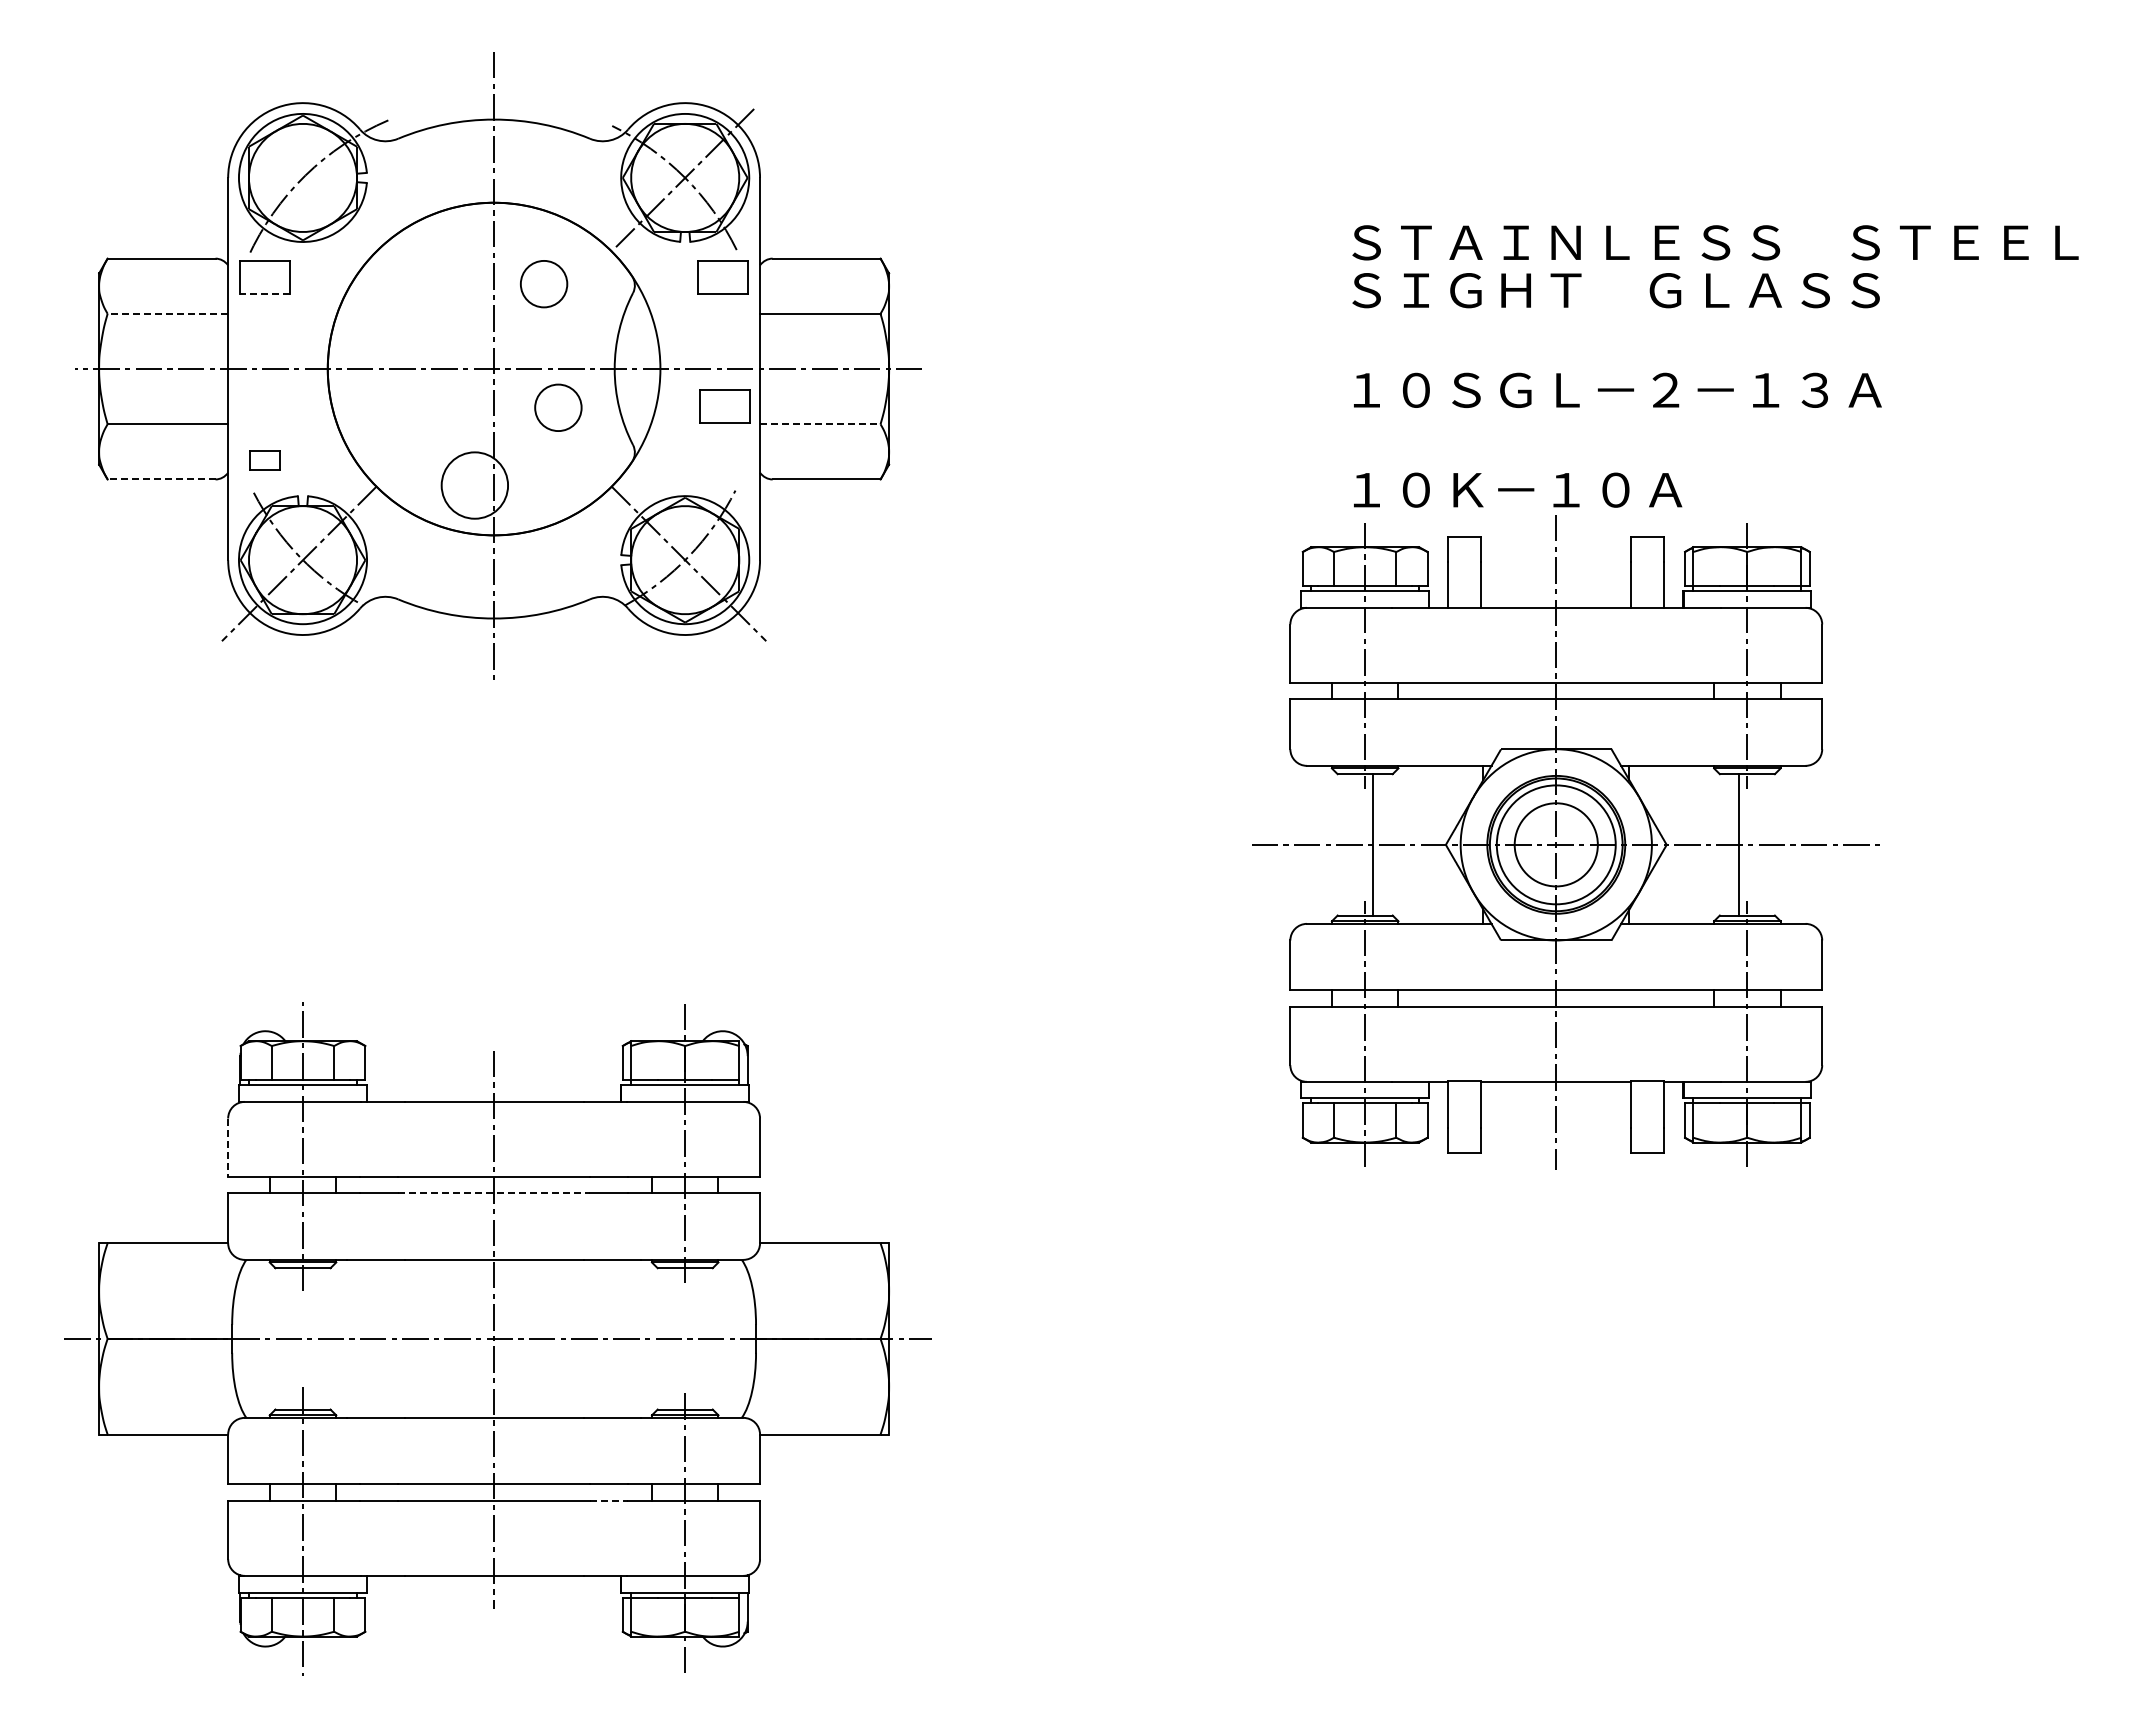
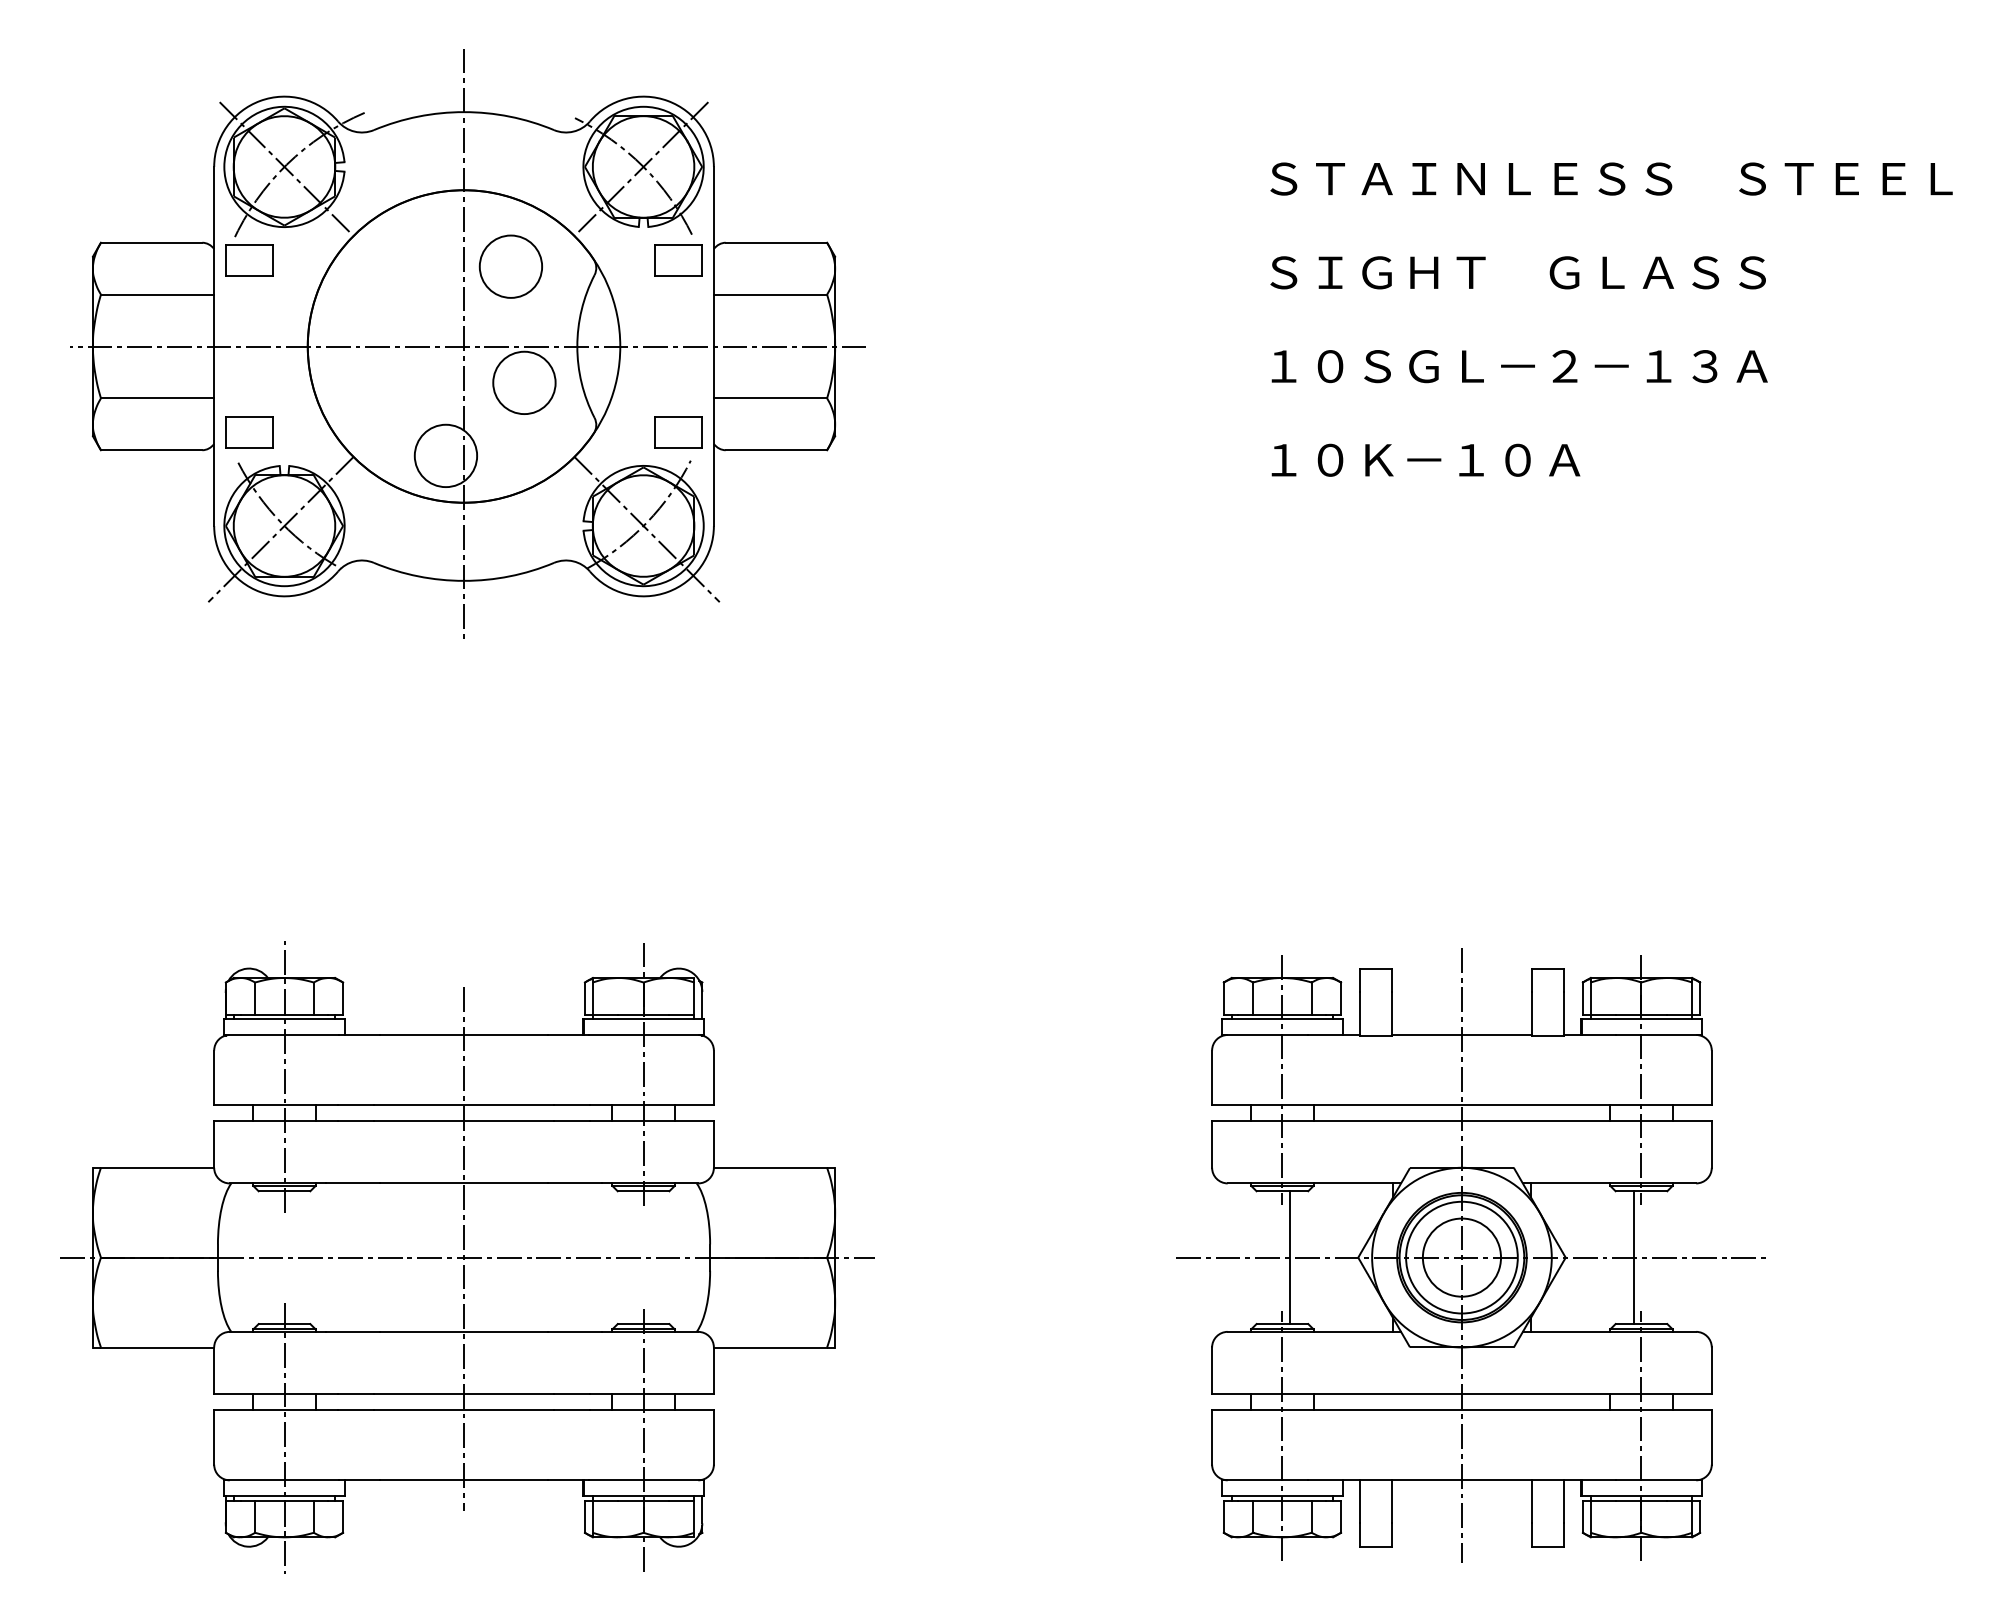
line: (305, 180) -> (286, 169), added
text: (1715, 242) -> (1611, 178), moved
circle: (543, 283) -> (510, 266), size x1.43
line: (265, 294) -> (249, 276), dashed -> solid
line: (167, 313) -> (157, 294), dashed -> solid
part: (724, 406) -> (678, 432), moved
circle: (558, 407) -> (524, 382), size x1.43
line: (820, 424) -> (770, 398), dashed -> solid
part: (264, 460) -> (248, 432), size x1.67
line: (161, 479) -> (151, 450), dashed -> solid
part: (1565, 842) -> (1470, 1255), moved
line: (228, 1148) -> (214, 1078), dashed -> solid
line: (494, 1193) -> (464, 1121), dashed -> solid
line: (609, 1501) -> (572, 1410), dashed -> solid

